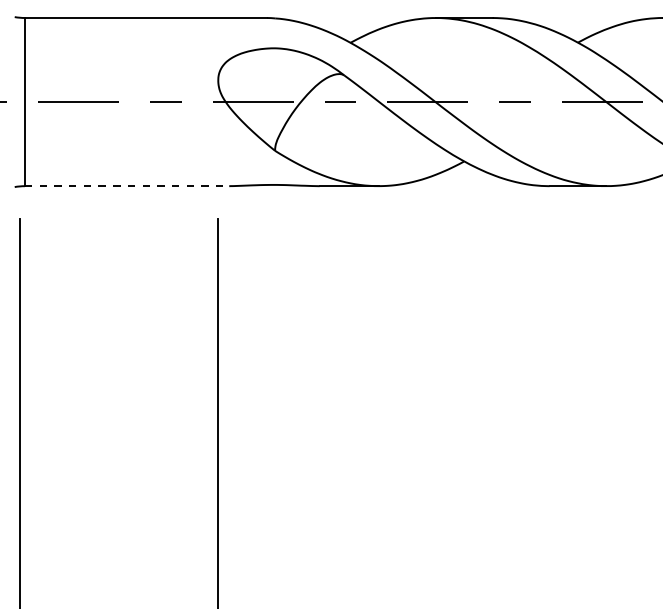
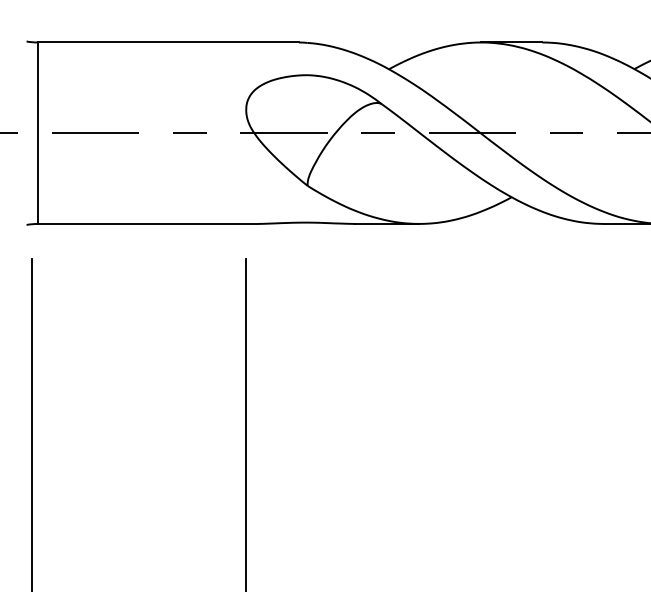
line: (127, 186) -> (148, 224), dashed -> solid

